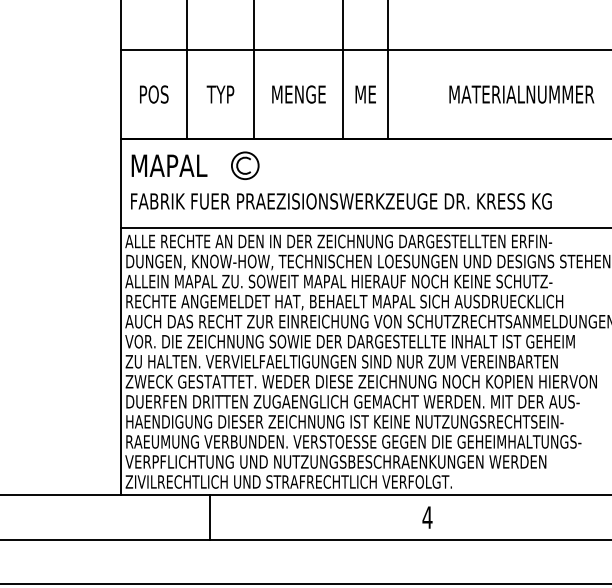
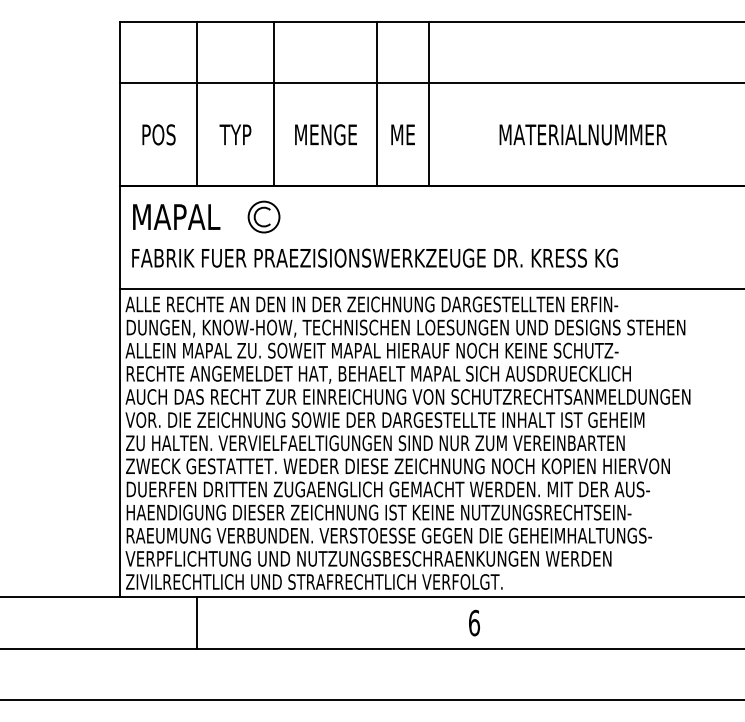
line: (209, 517) -> (196, 622), moved
text: (427, 517) -> (474, 622), 4 -> 6

